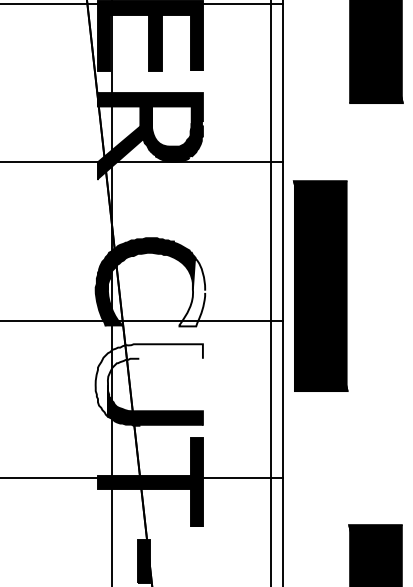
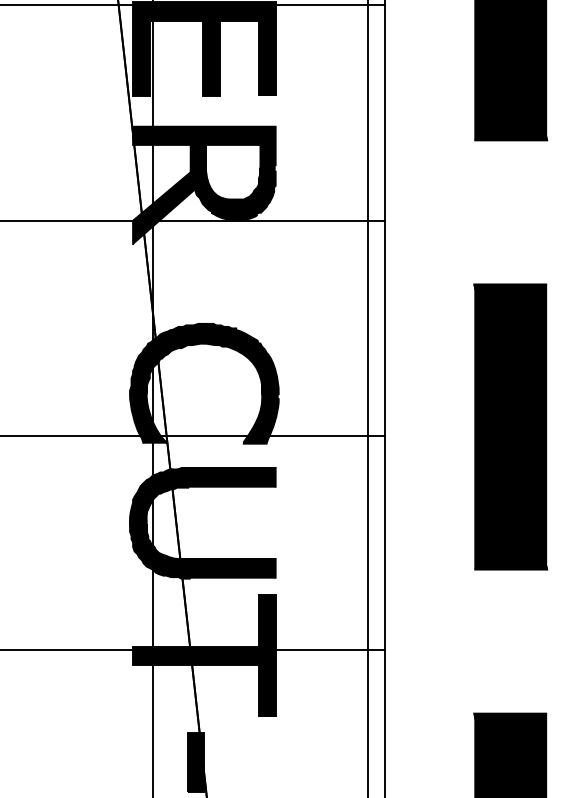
part: (320, 285) -> (510, 426), moved
fill: (191, 291) -> (260, 396), added
fill: (149, 380) -> (202, 516), added

